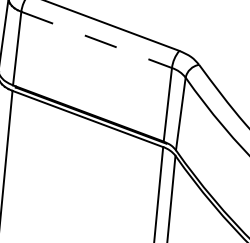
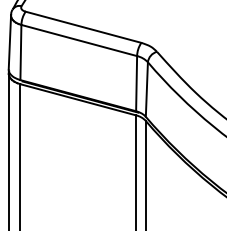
line: (96, 39) -> (79, 40), dashed -> solid

